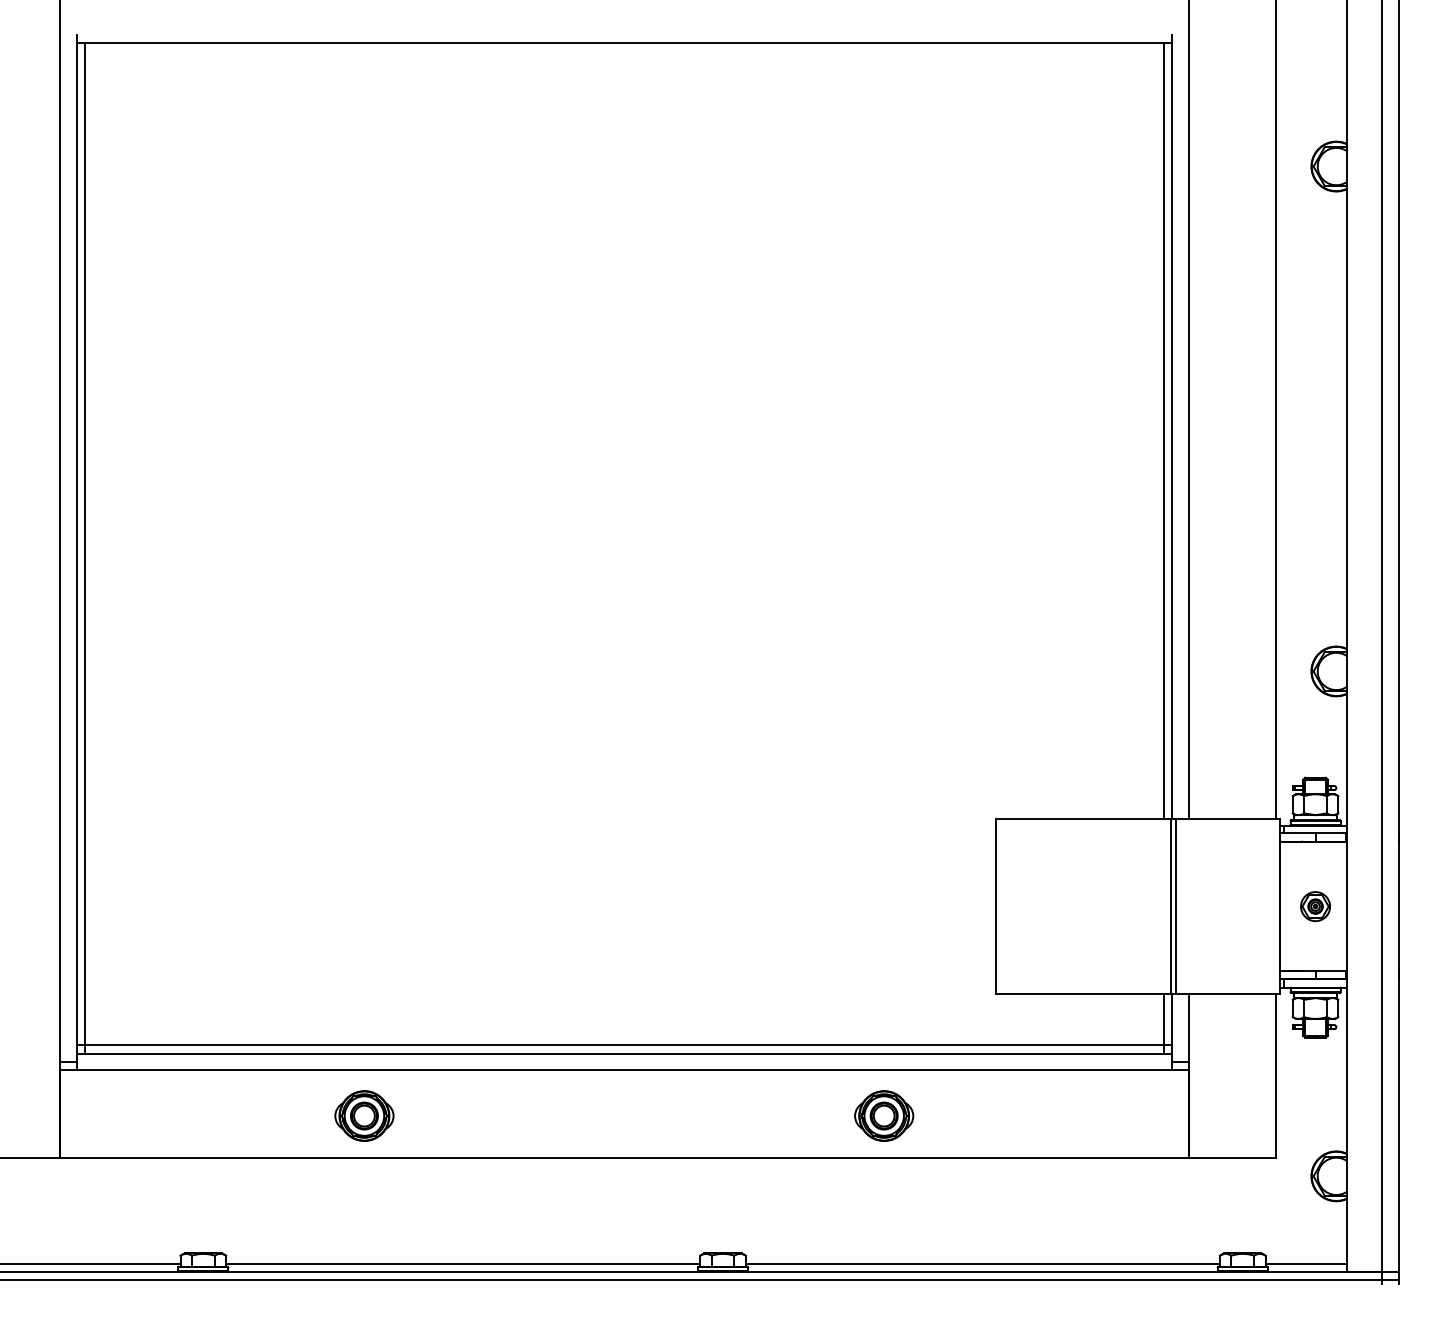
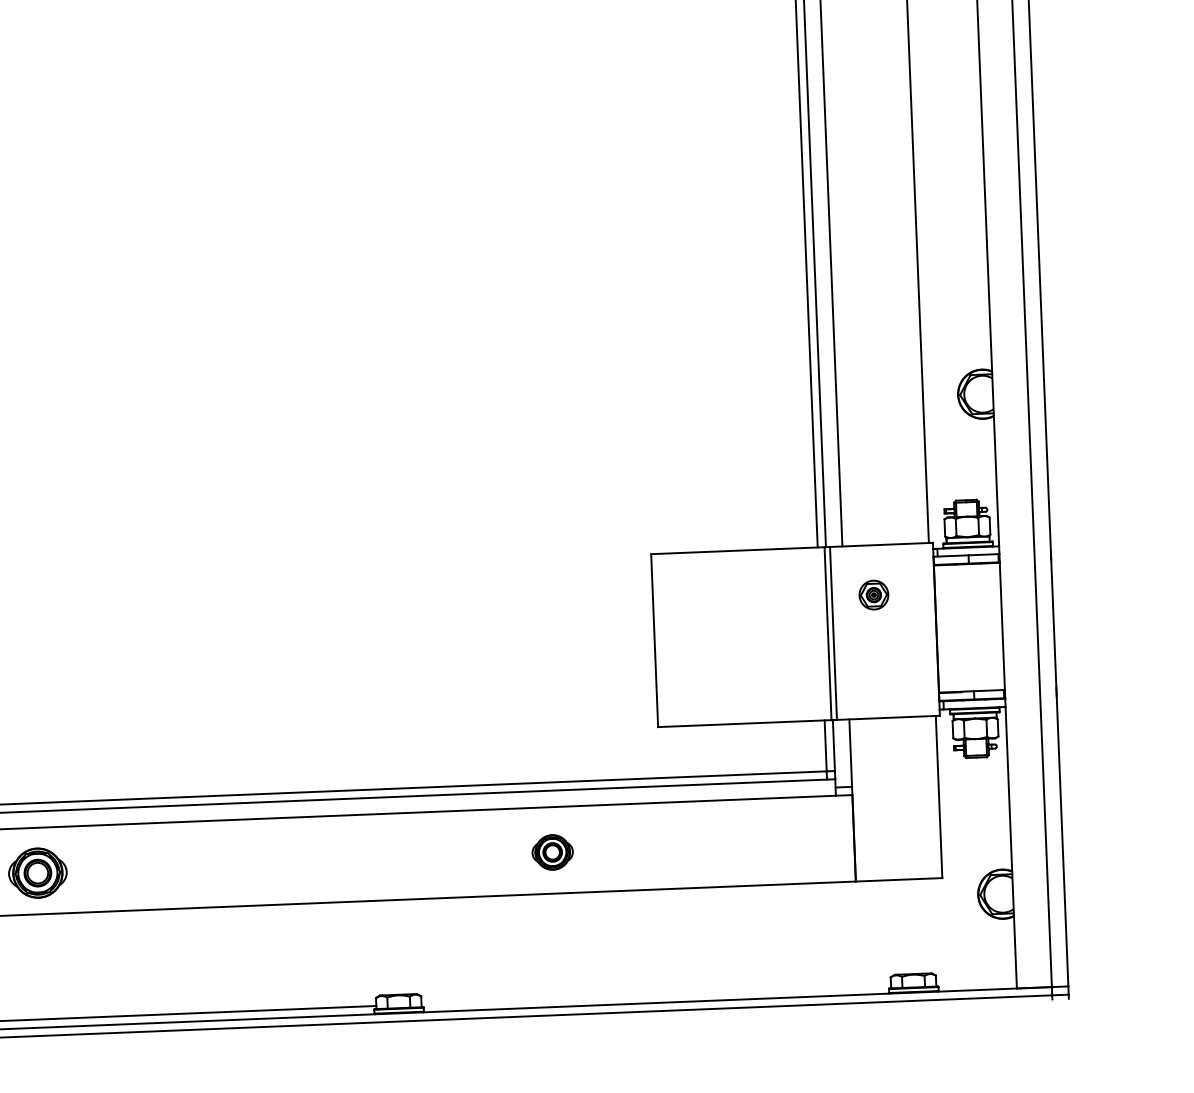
part: (1315, 906) -> (873, 595), moved
part: (884, 1115) -> (552, 851), size x0.7
line: (982, 1263) -> (655, 994), removed
line: (1305, 1263) -> (975, 981), removed

